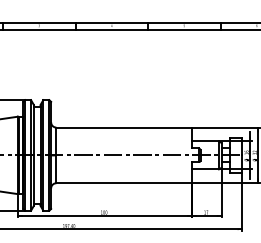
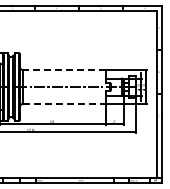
line: (122, 128) -> (63, 70), solid -> dashed
line: (124, 182) -> (64, 103), solid -> dashed

